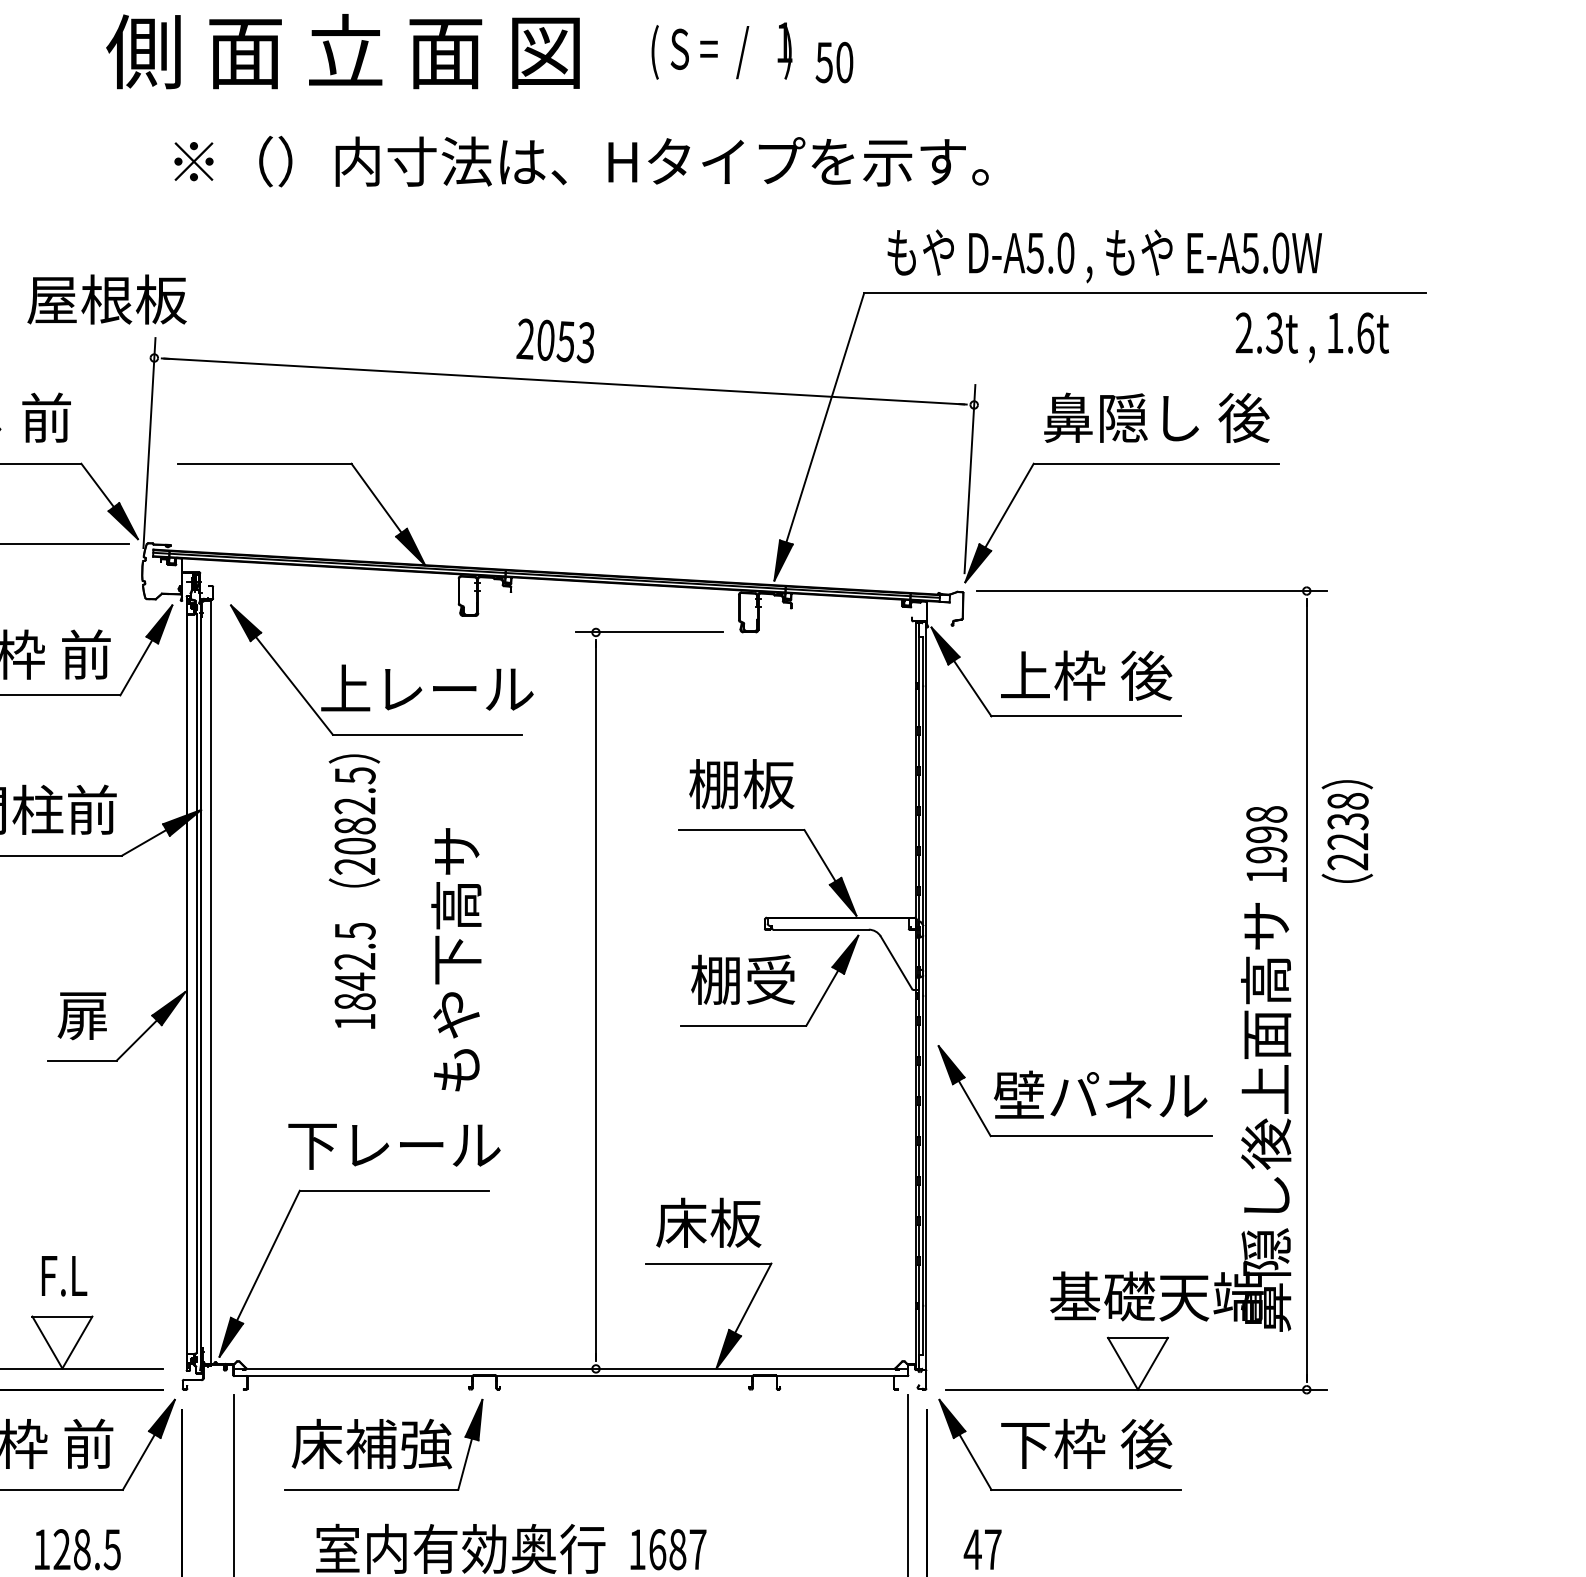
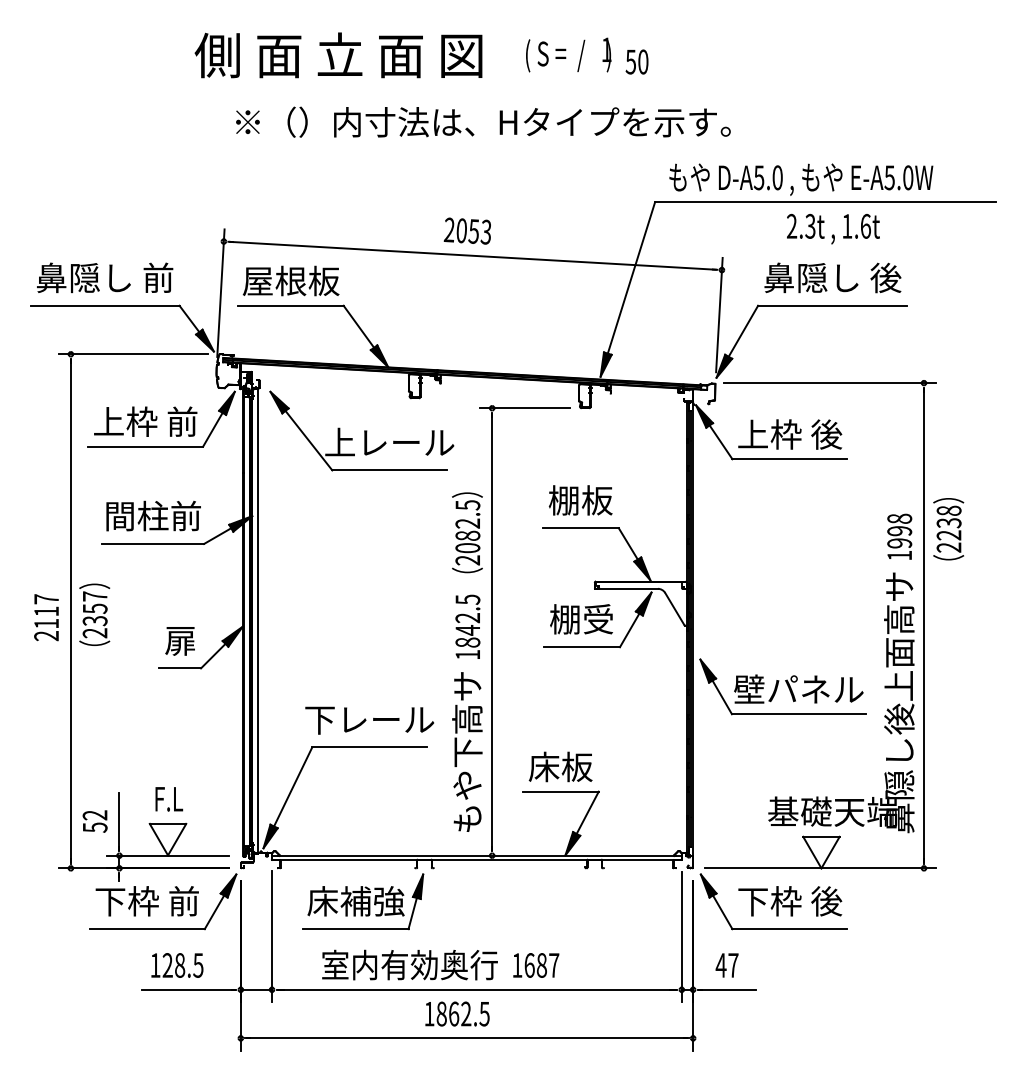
text: (105, 298) -> (290, 280), moved
text: (1312, 336) -> (833, 228), moved
text: (354, 891) -> (467, 575), moved
text: (456, 958) -> (467, 751), moved

